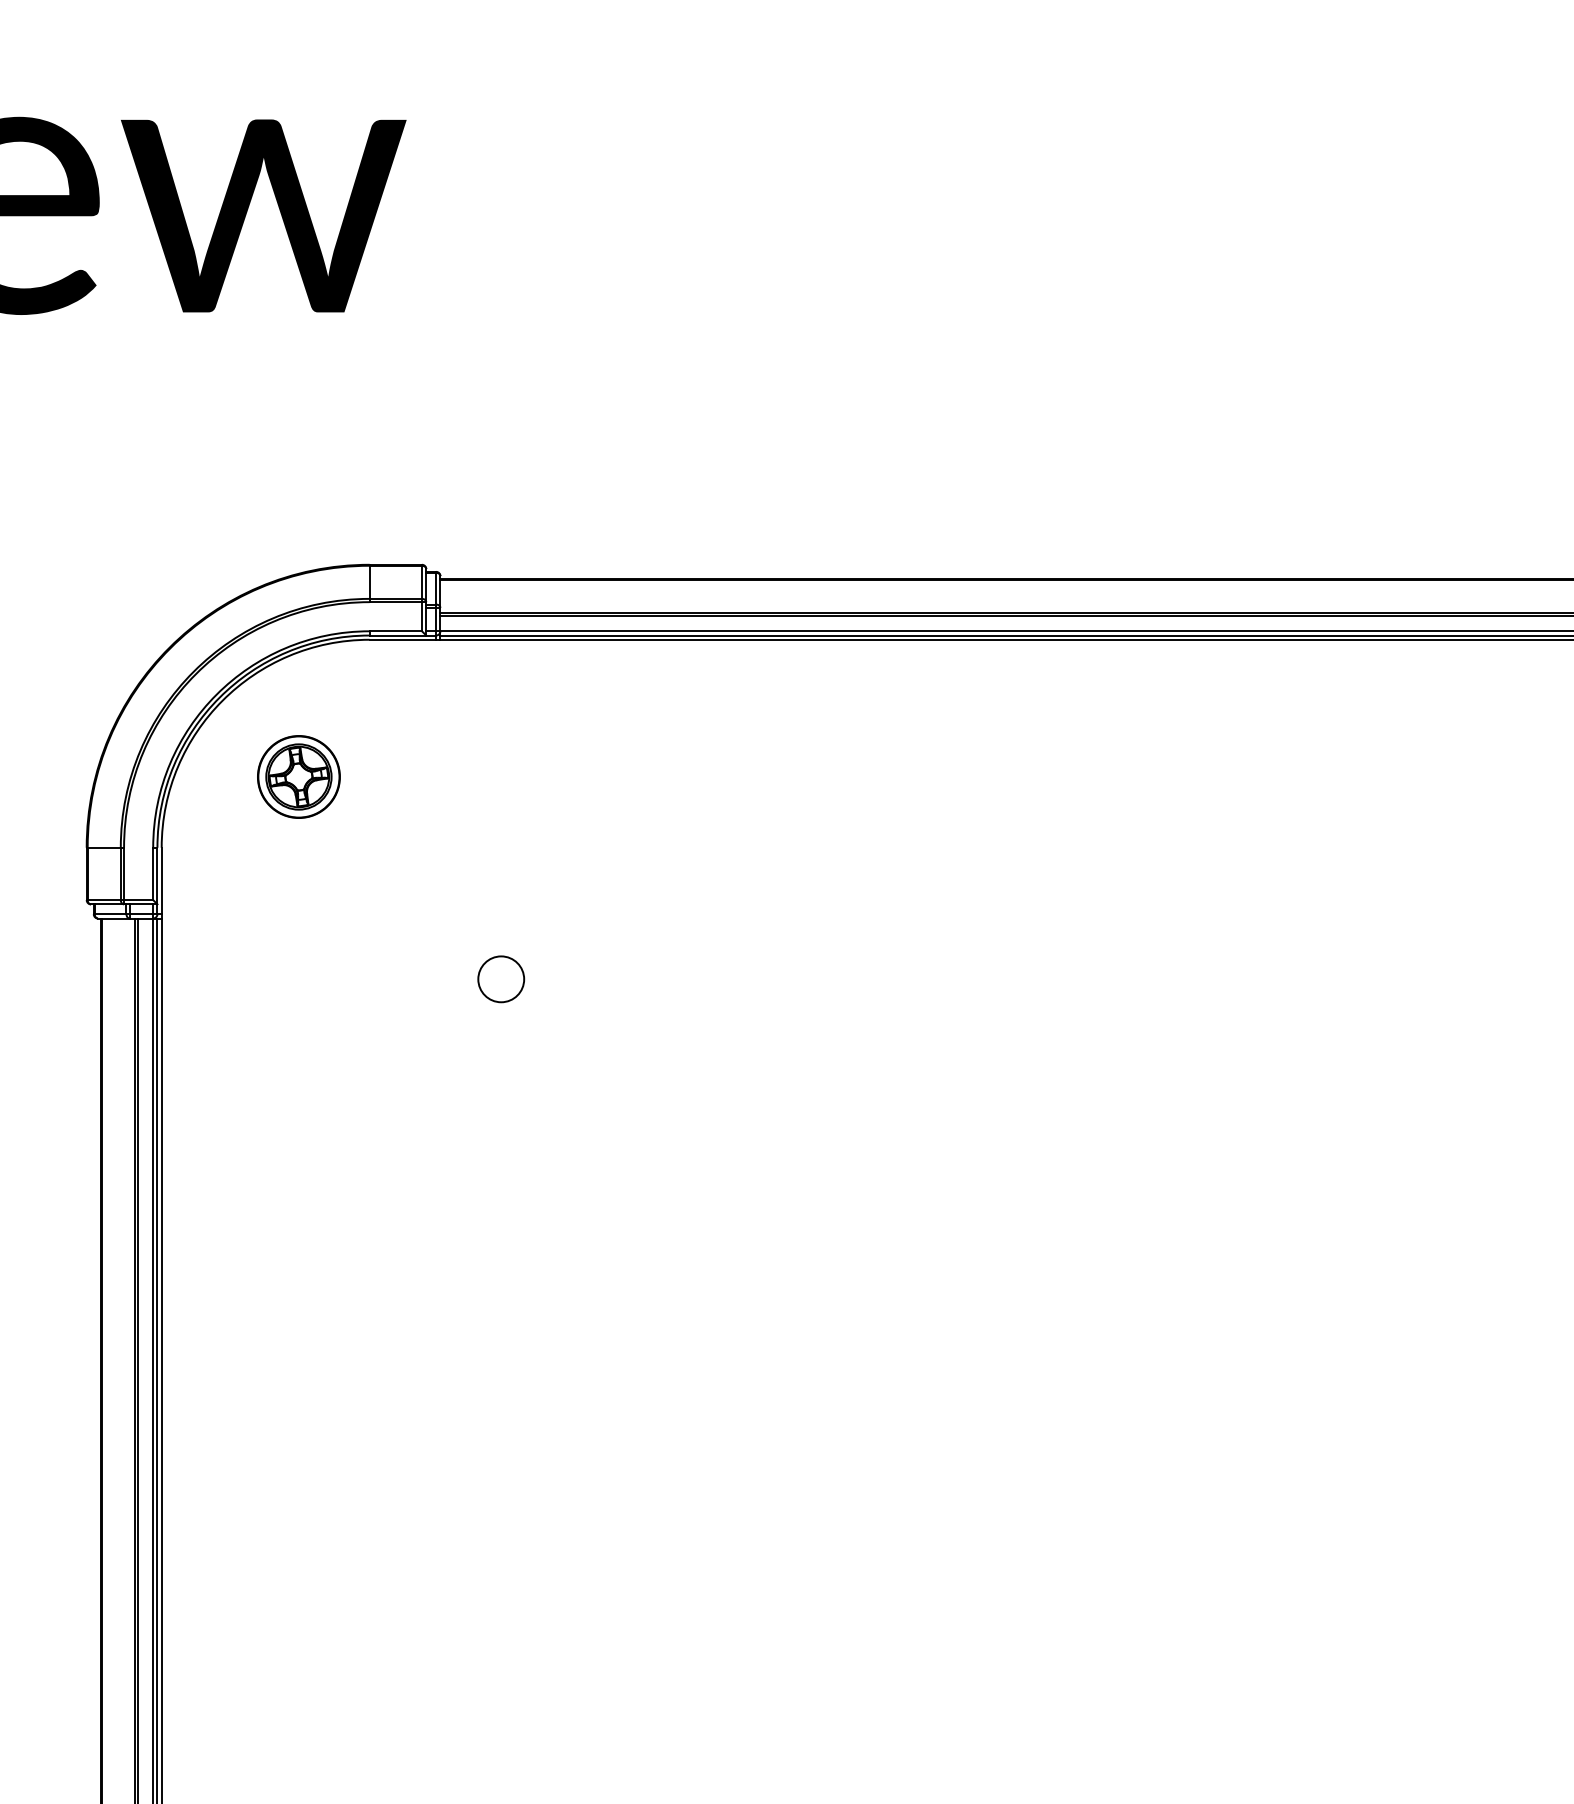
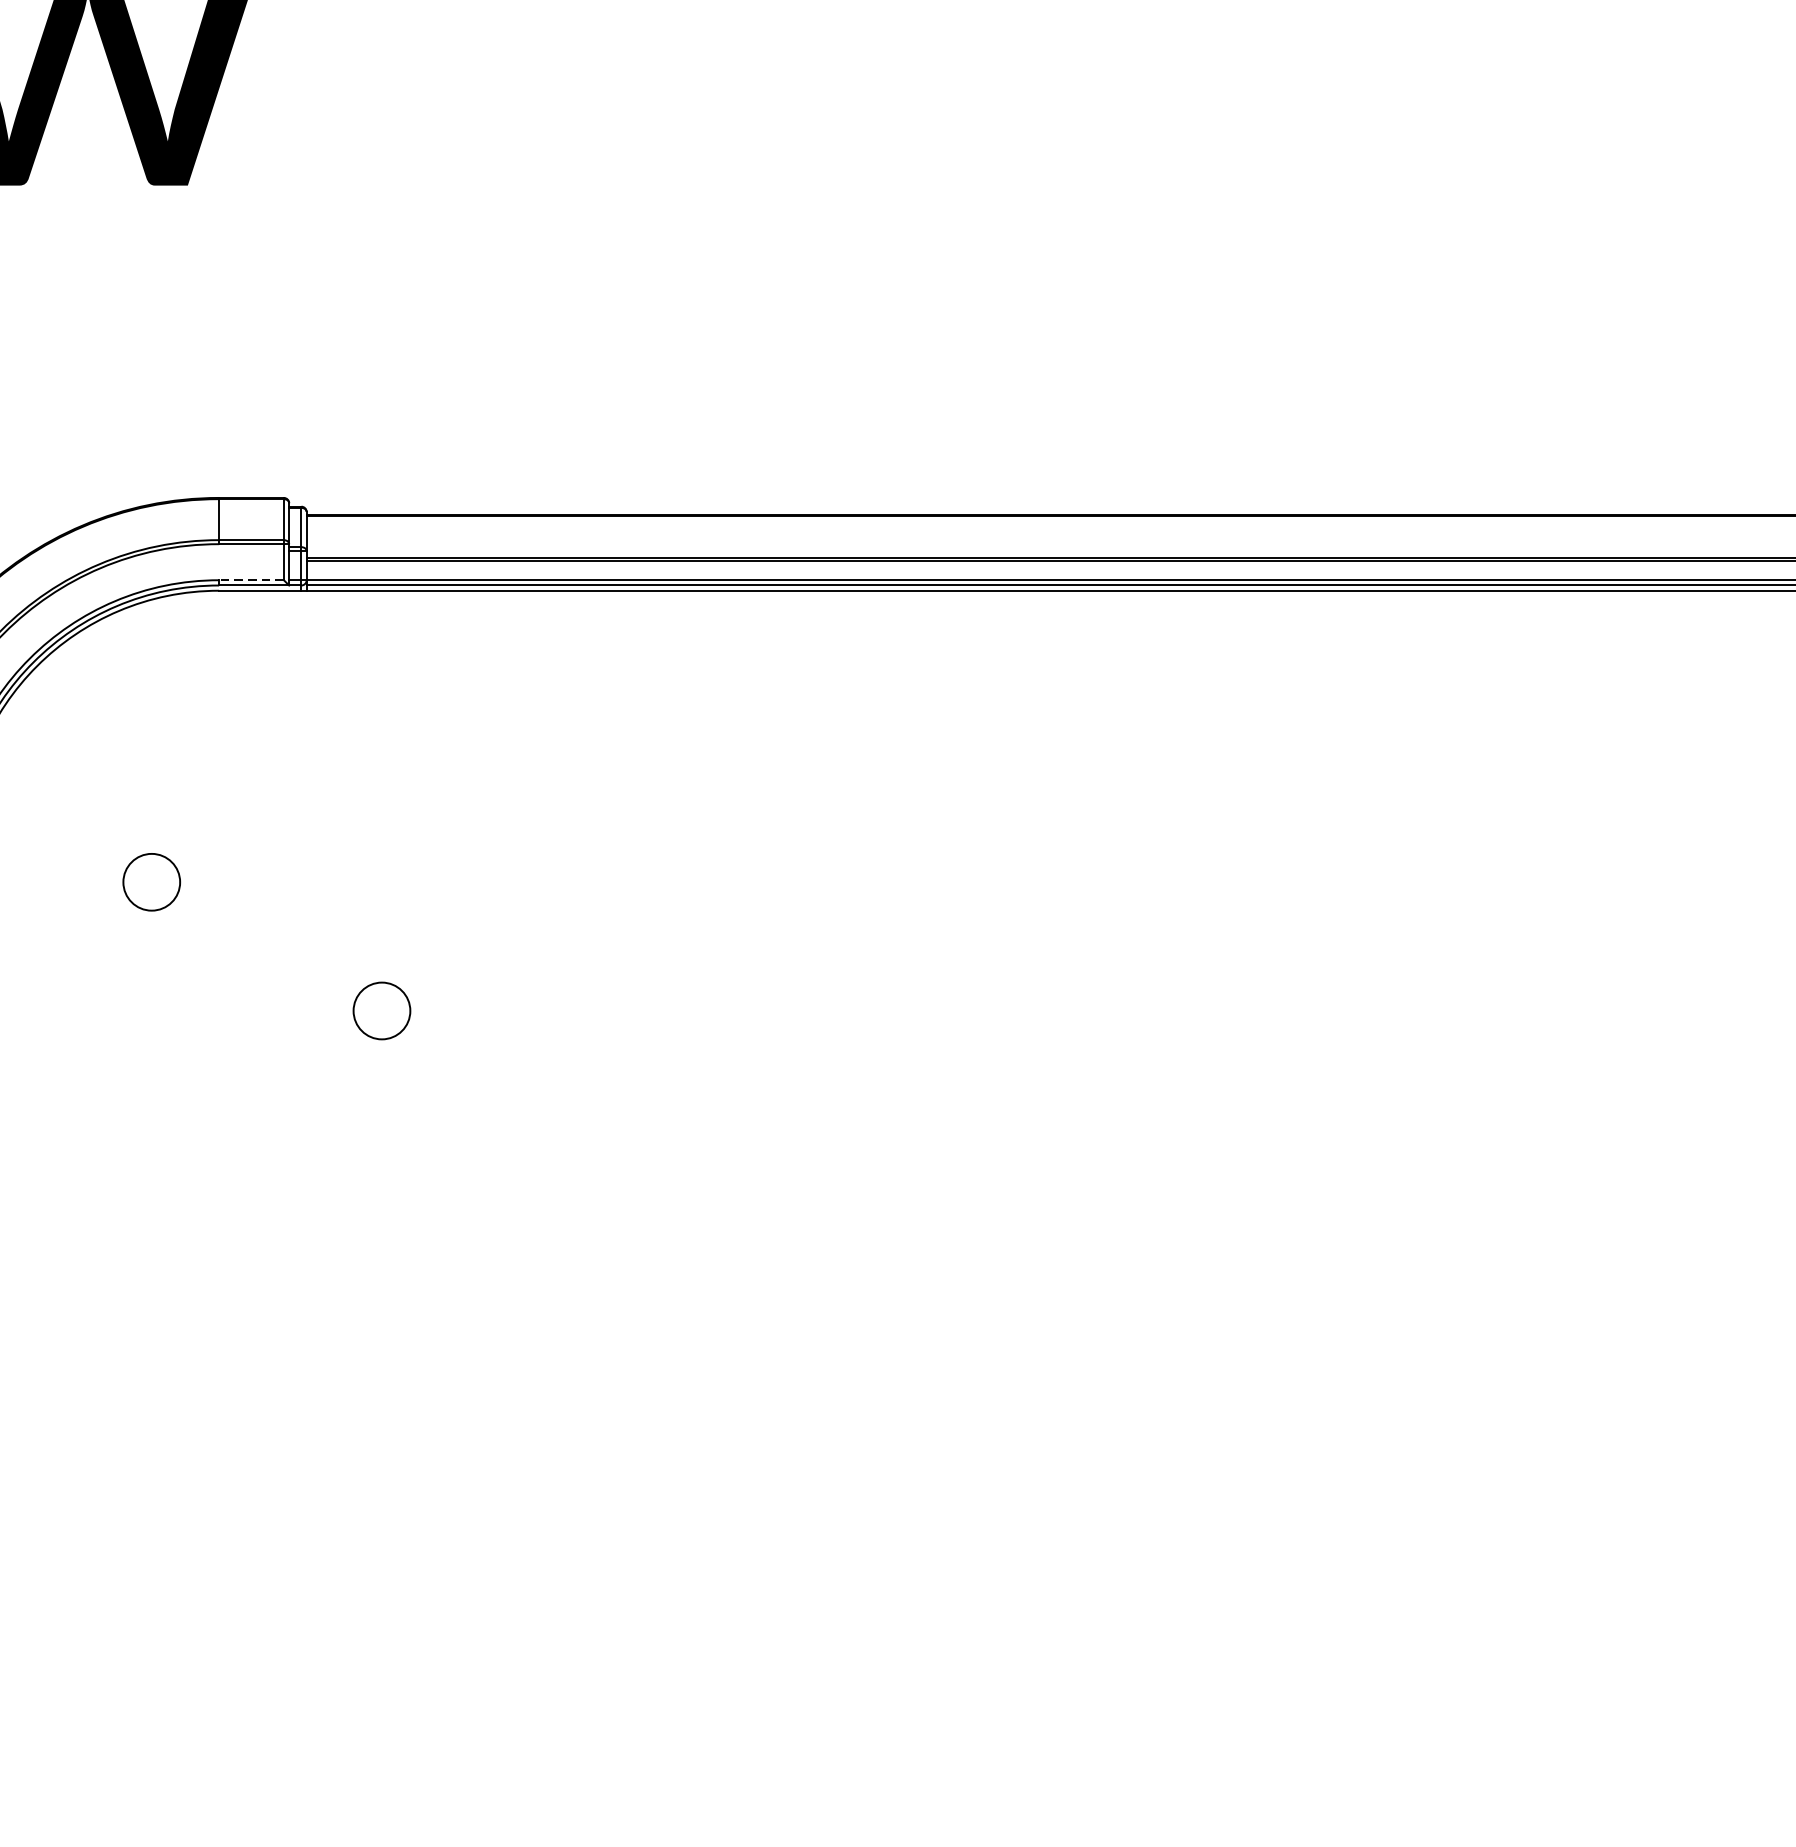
line: (395, 631) -> (251, 580), solid -> dashed
part: (298, 776) -> (131, 759), removed
circle: (315, 875) -> (152, 882), added

